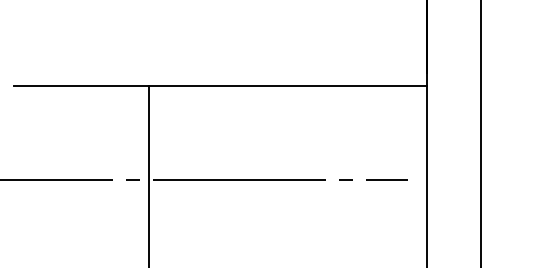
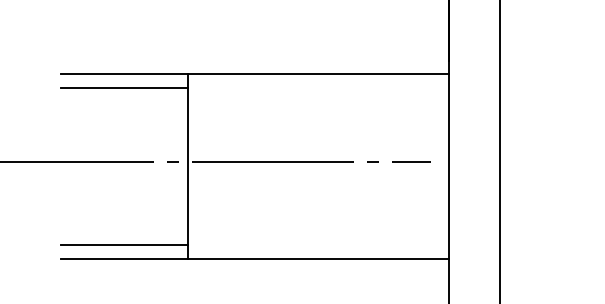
line: (81, 101) -> (124, 87), added

